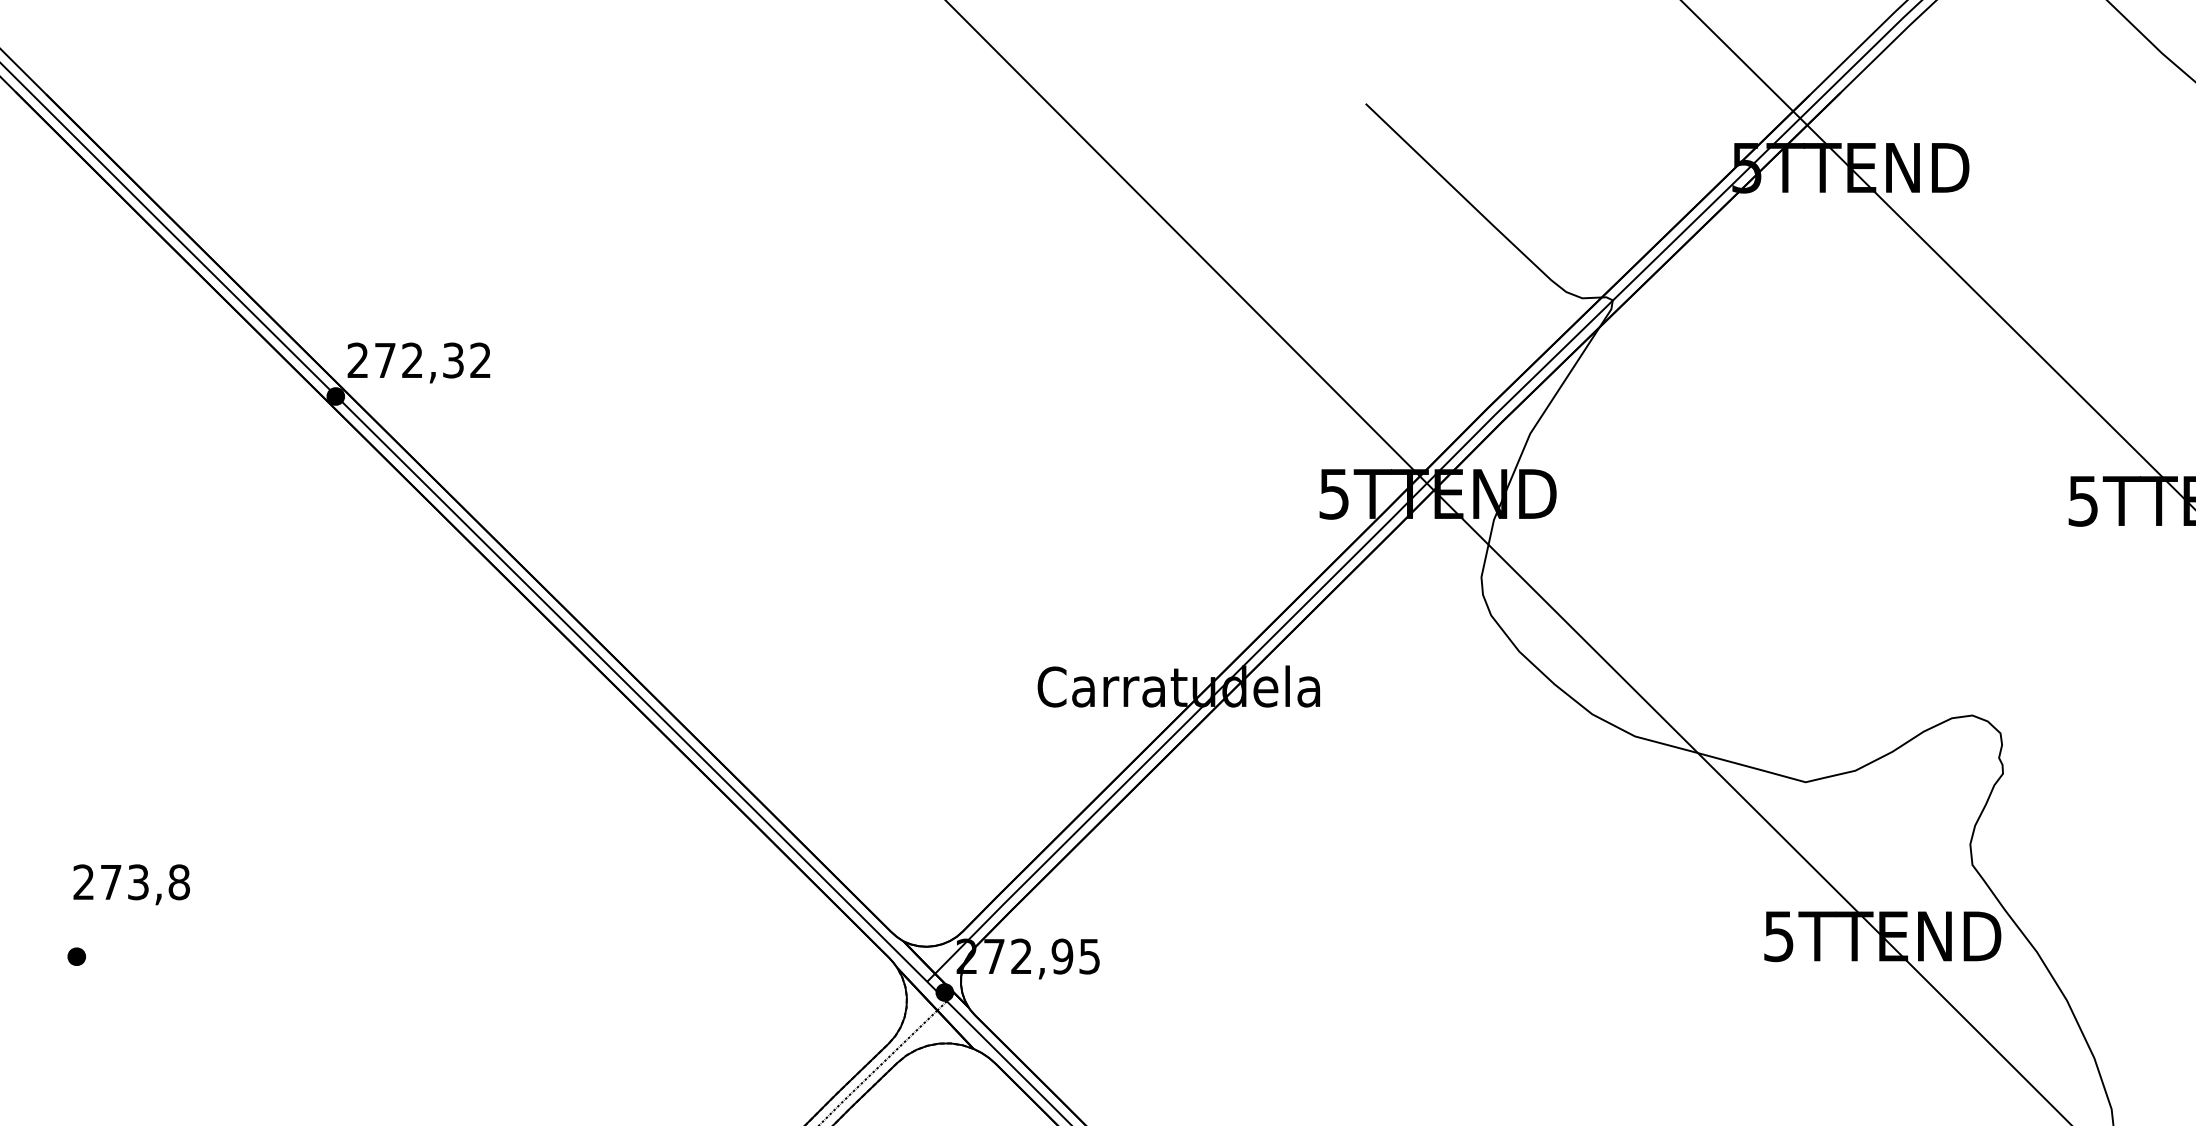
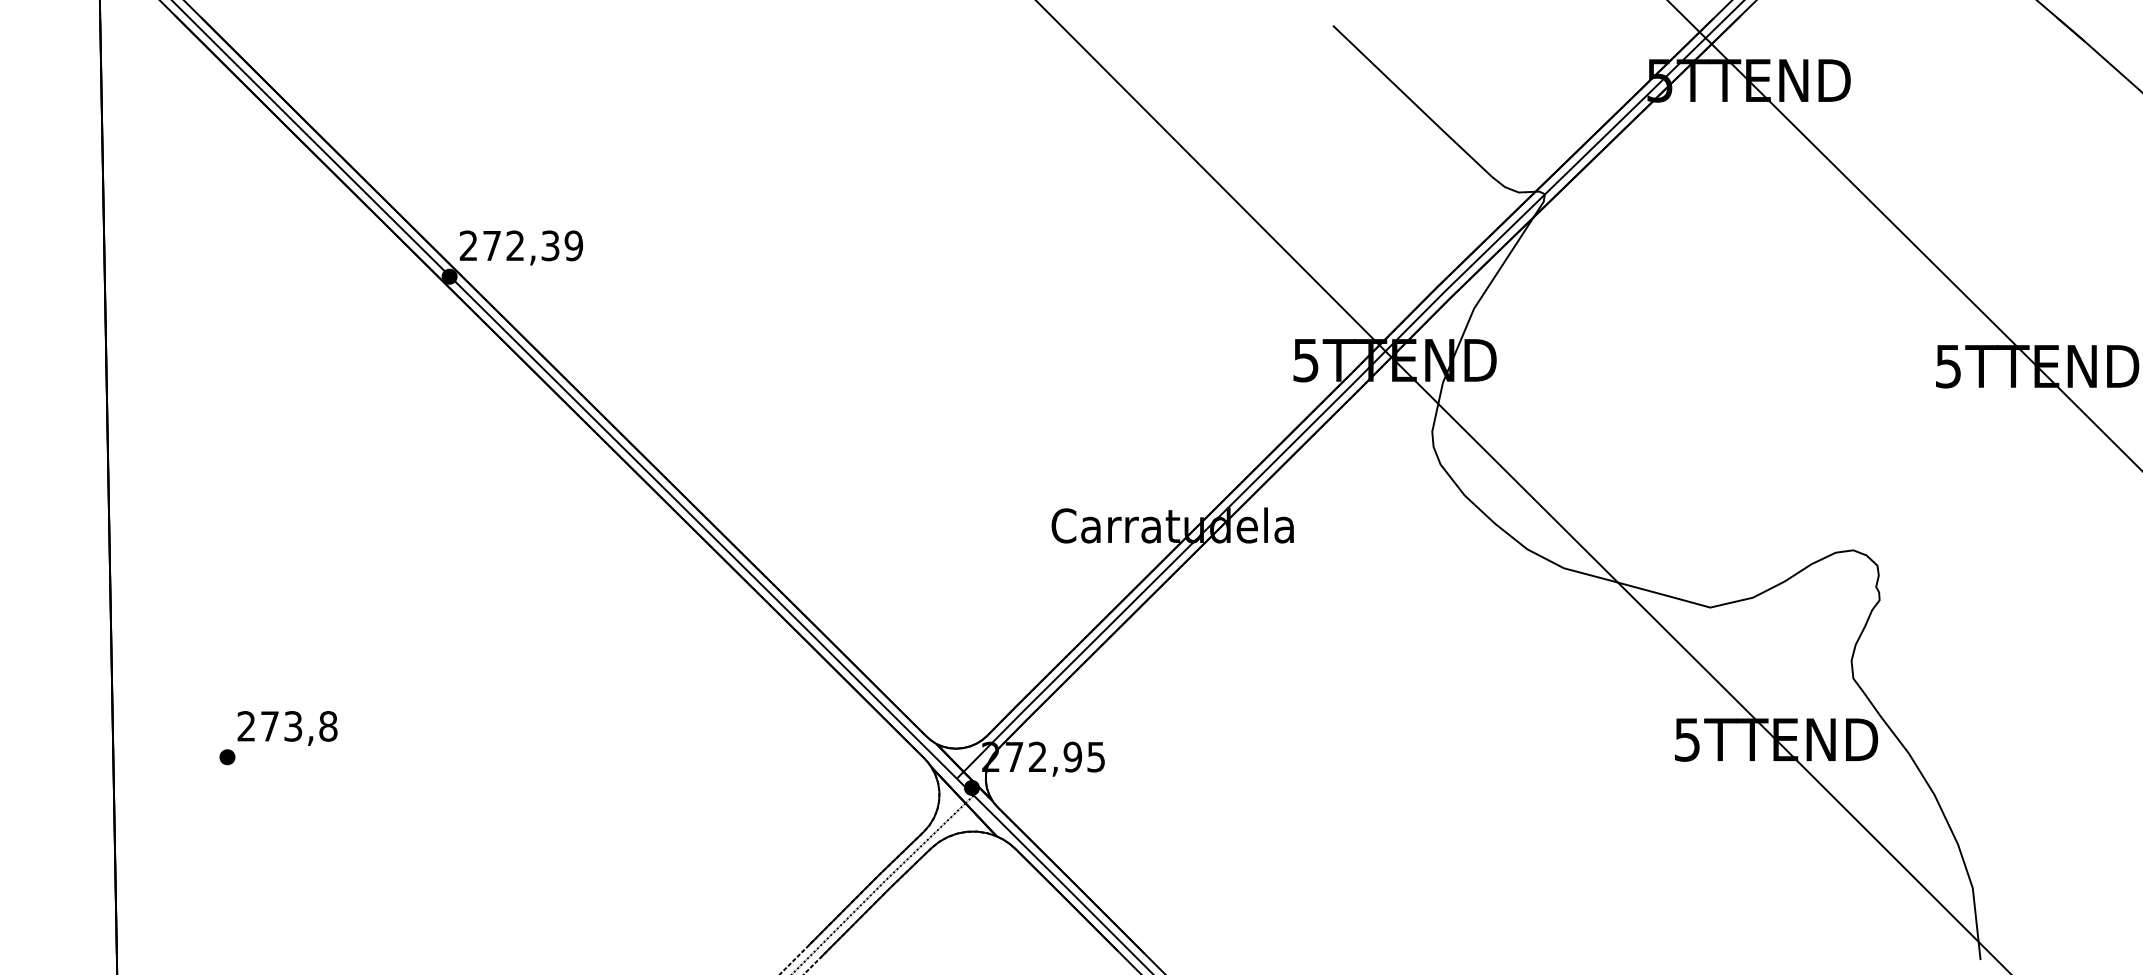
text: (480, 360) -> (573, 245), 272,32 -> 272,39
text: (131, 884) -> (287, 728), moved

